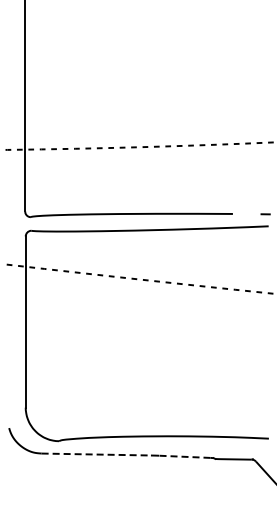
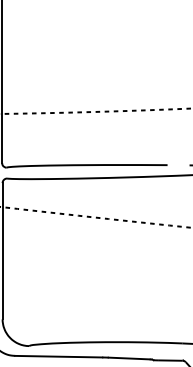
line: (96, 454) -> (58, 356), dashed -> solid
line: (184, 456) -> (129, 358), dashed -> solid

